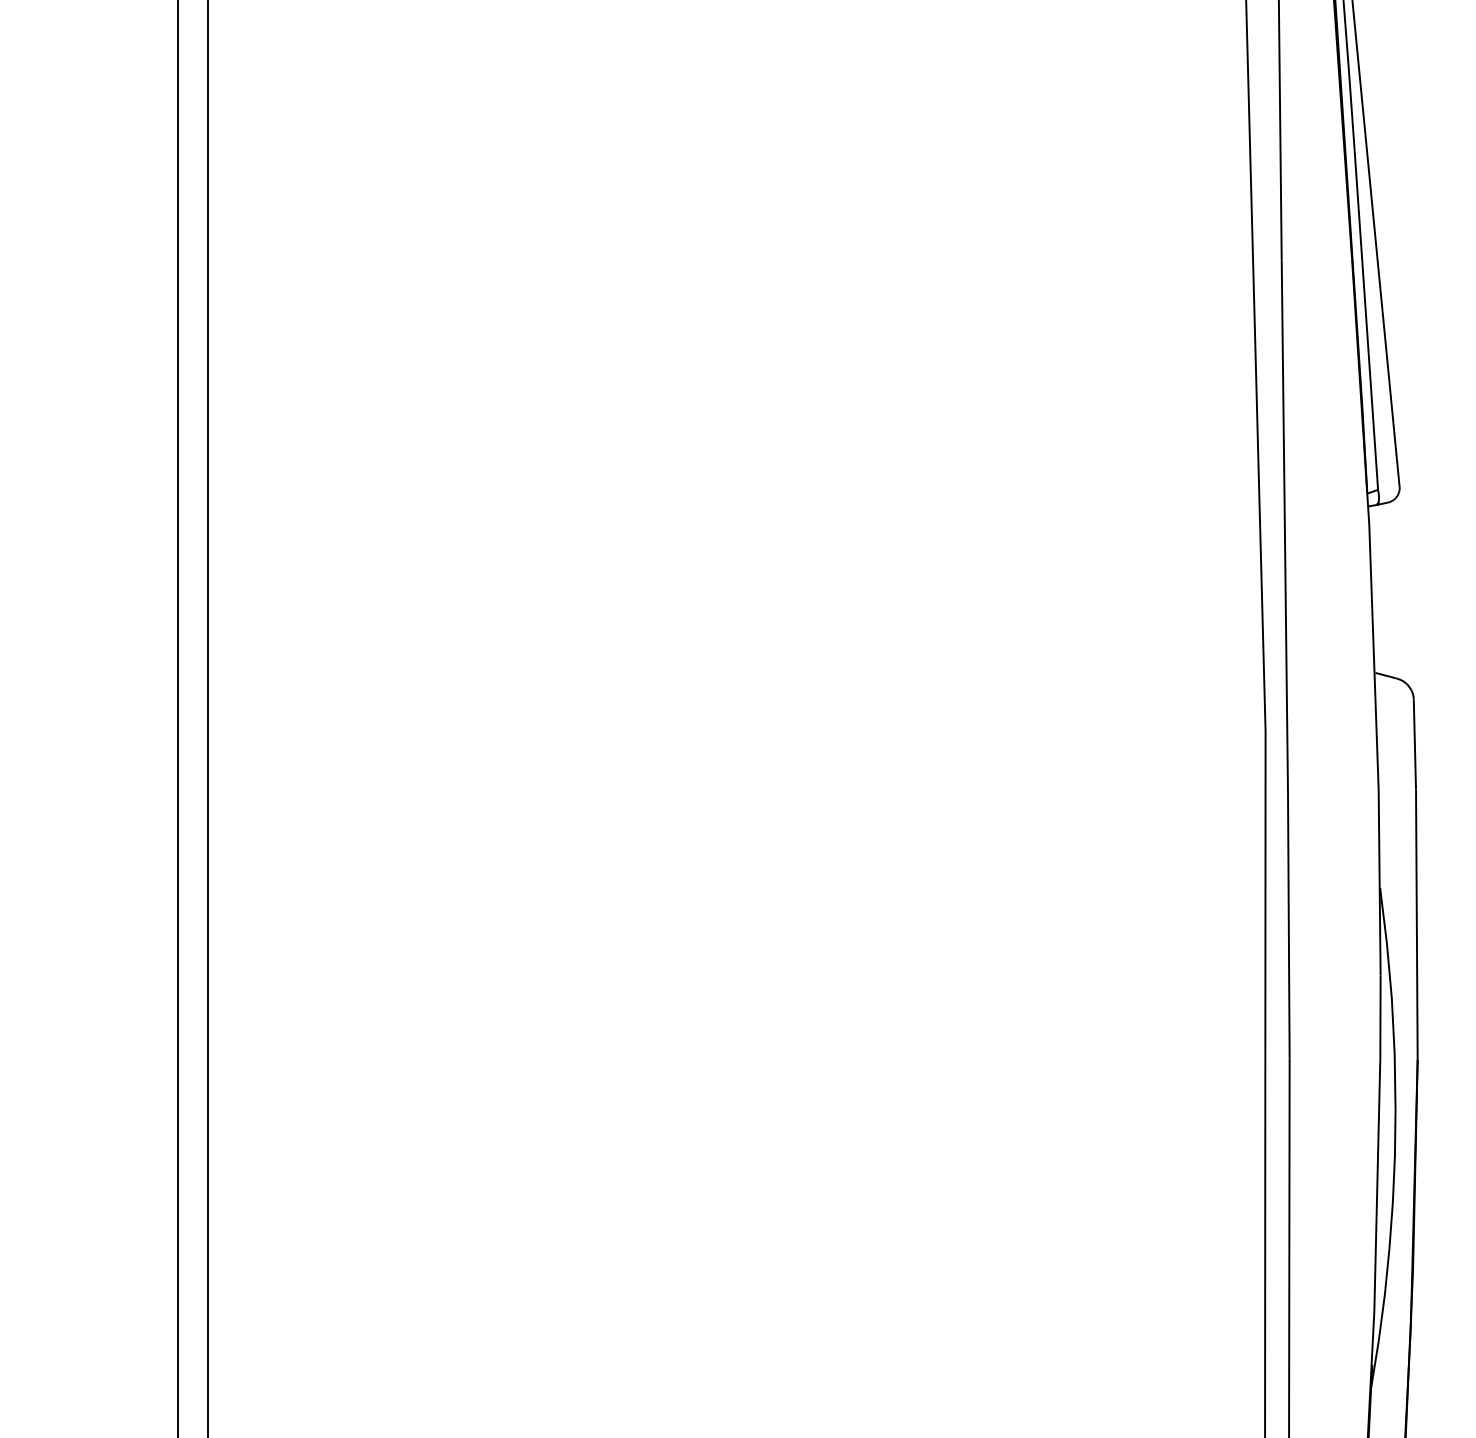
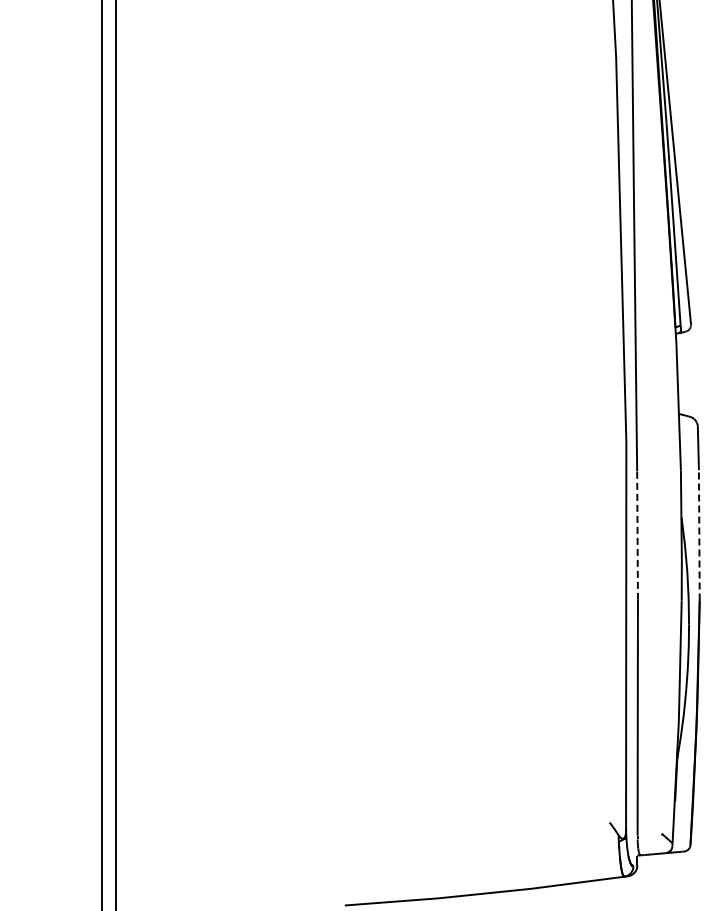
line: (1417, 922) -> (699, 534), solid -> dashed
line: (1288, 924) -> (637, 535), solid -> dashed

